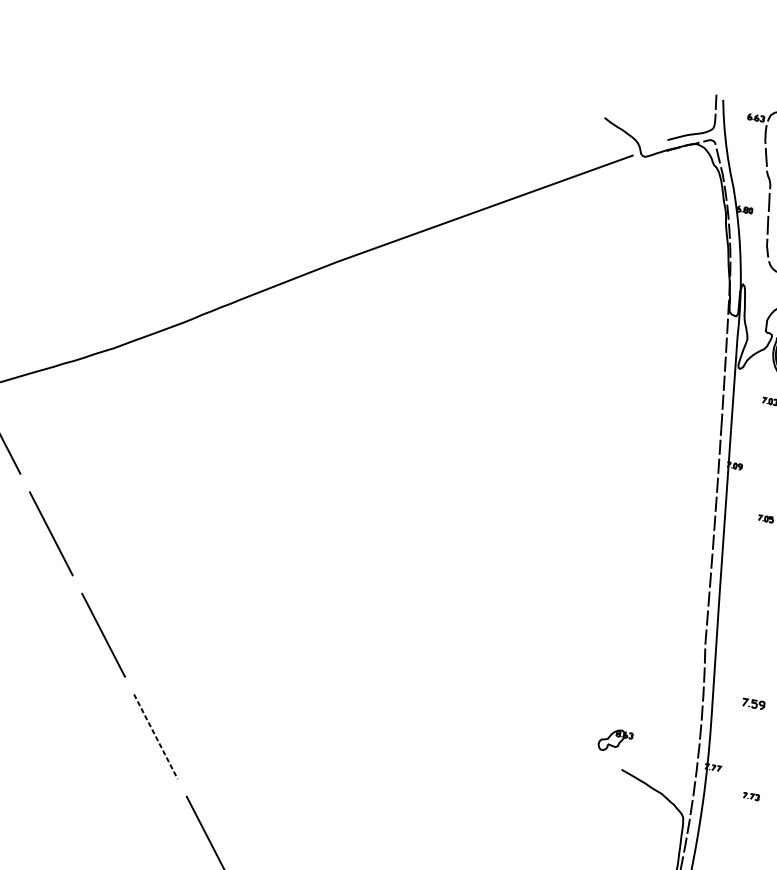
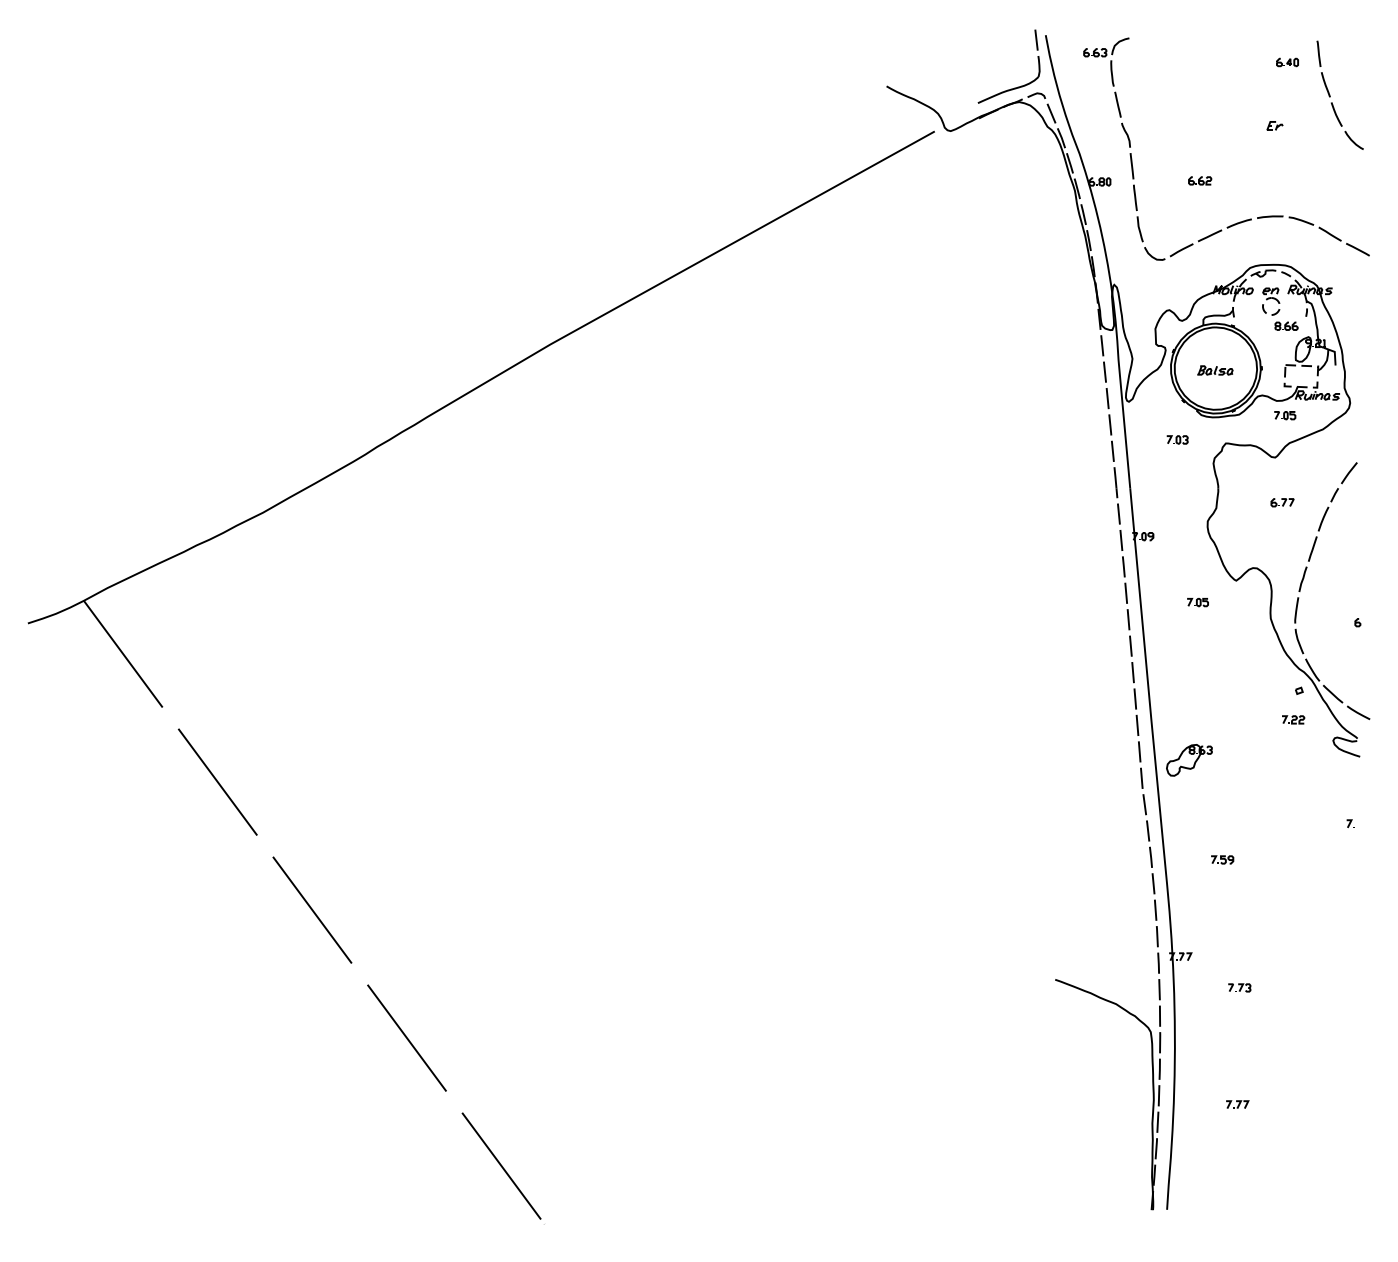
part: (753, 703) -> (1222, 859), size x0.71
line: (156, 737) -> (407, 1038), dashed -> solid
part: (615, 740) -> (1189, 760), moved

